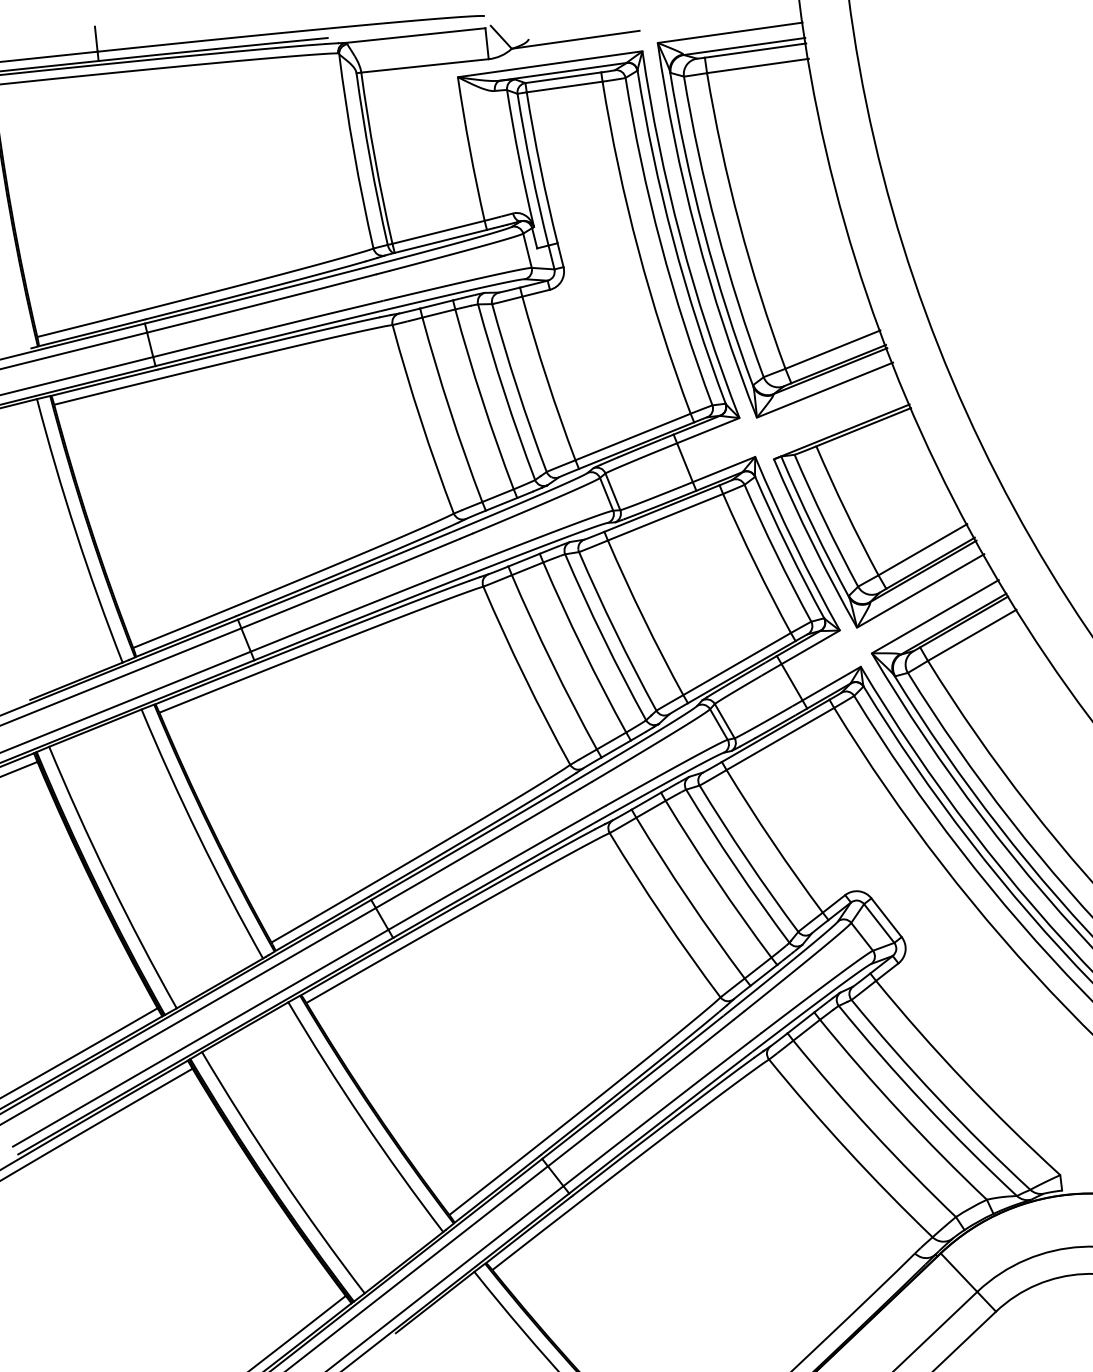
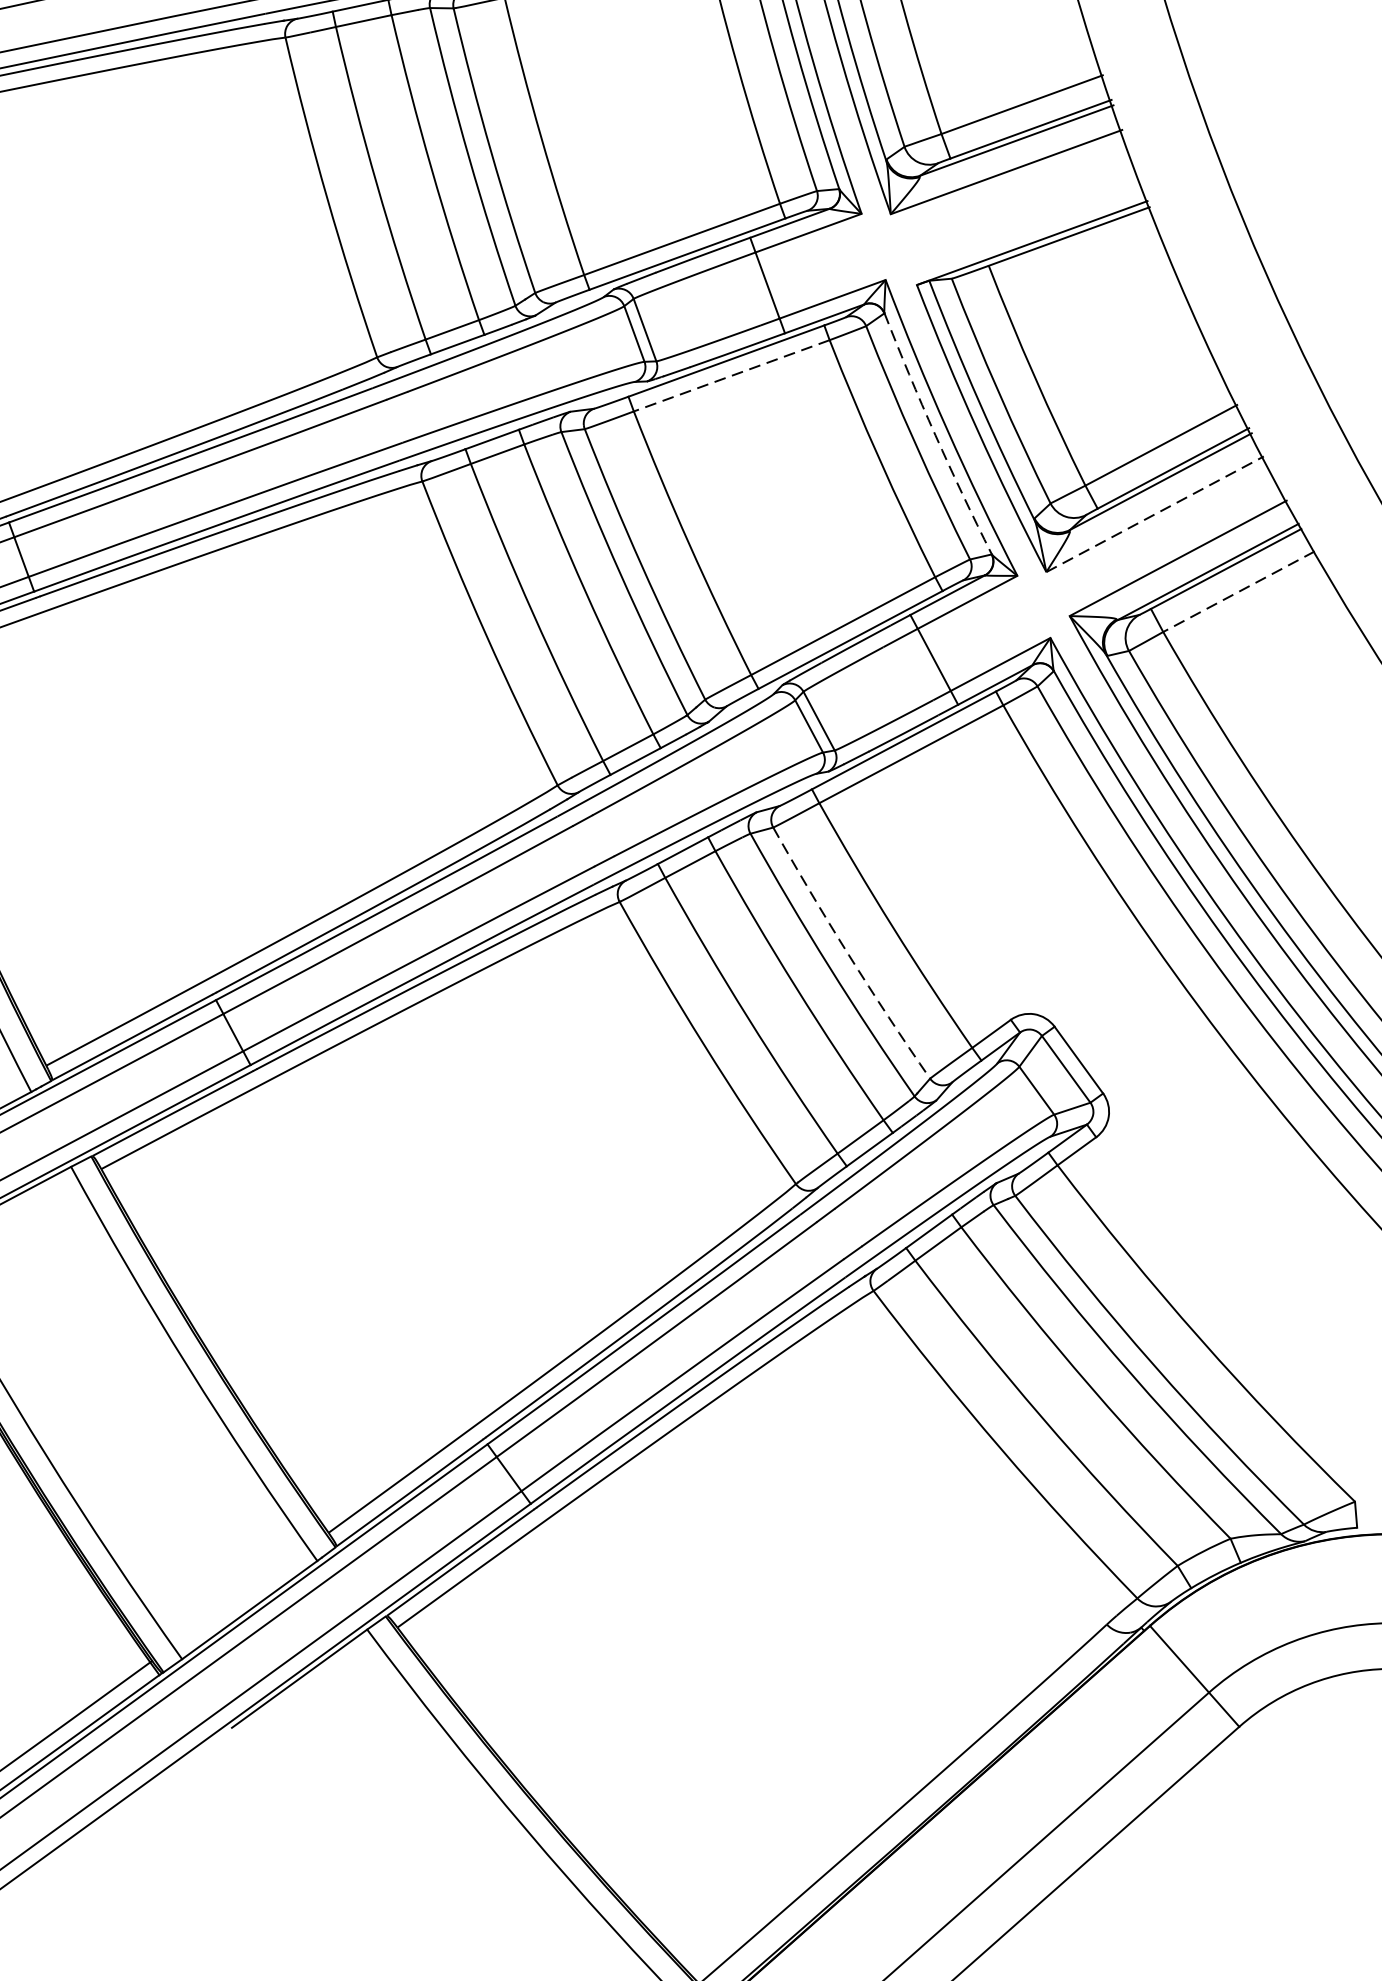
line: (665, 517) -> (731, 376), solid -> dashed
arc: (788, 548) -> (936, 435), solid -> dashed
line: (921, 590) -> (1156, 513), solid -> dashed
line: (971, 635) -> (1237, 591), solid -> dashed
arc: (747, 859) -> (849, 954), solid -> dashed

